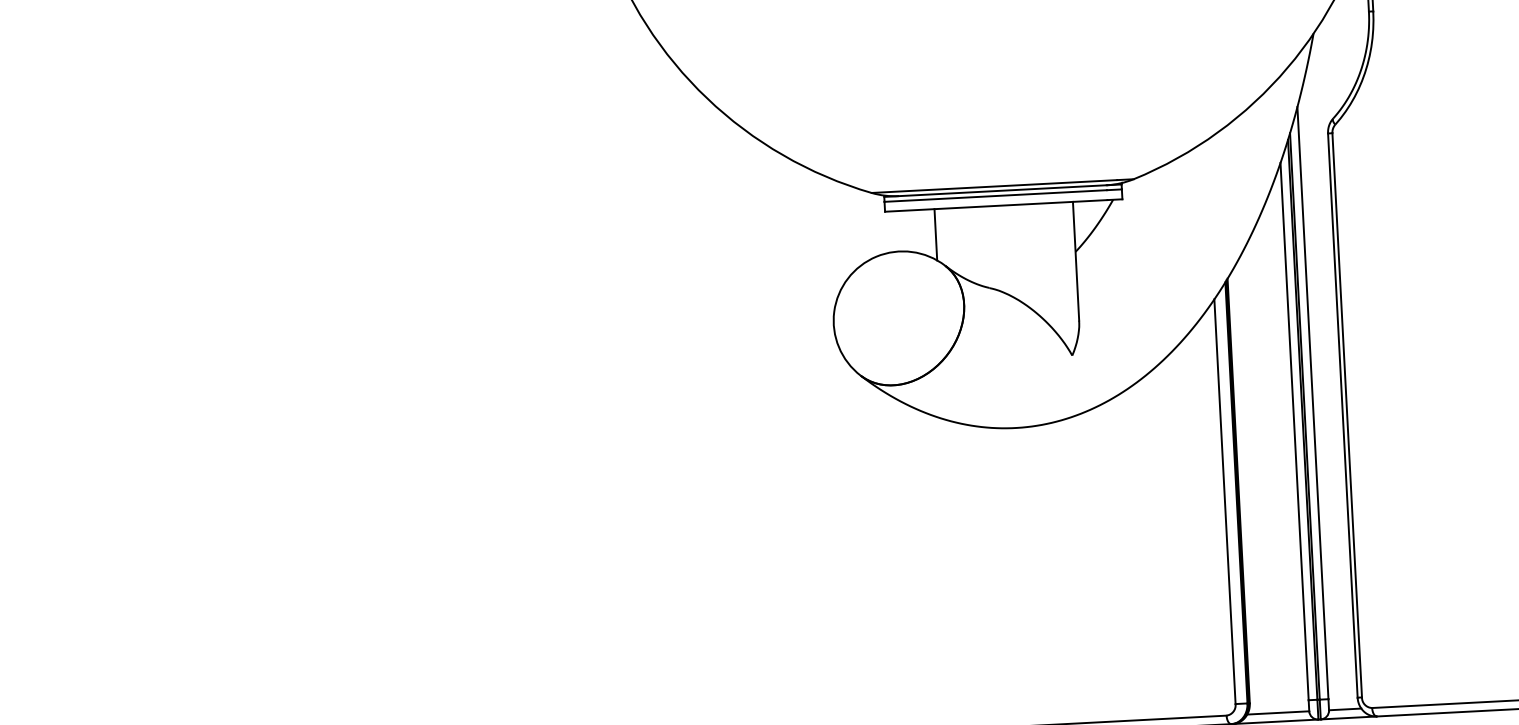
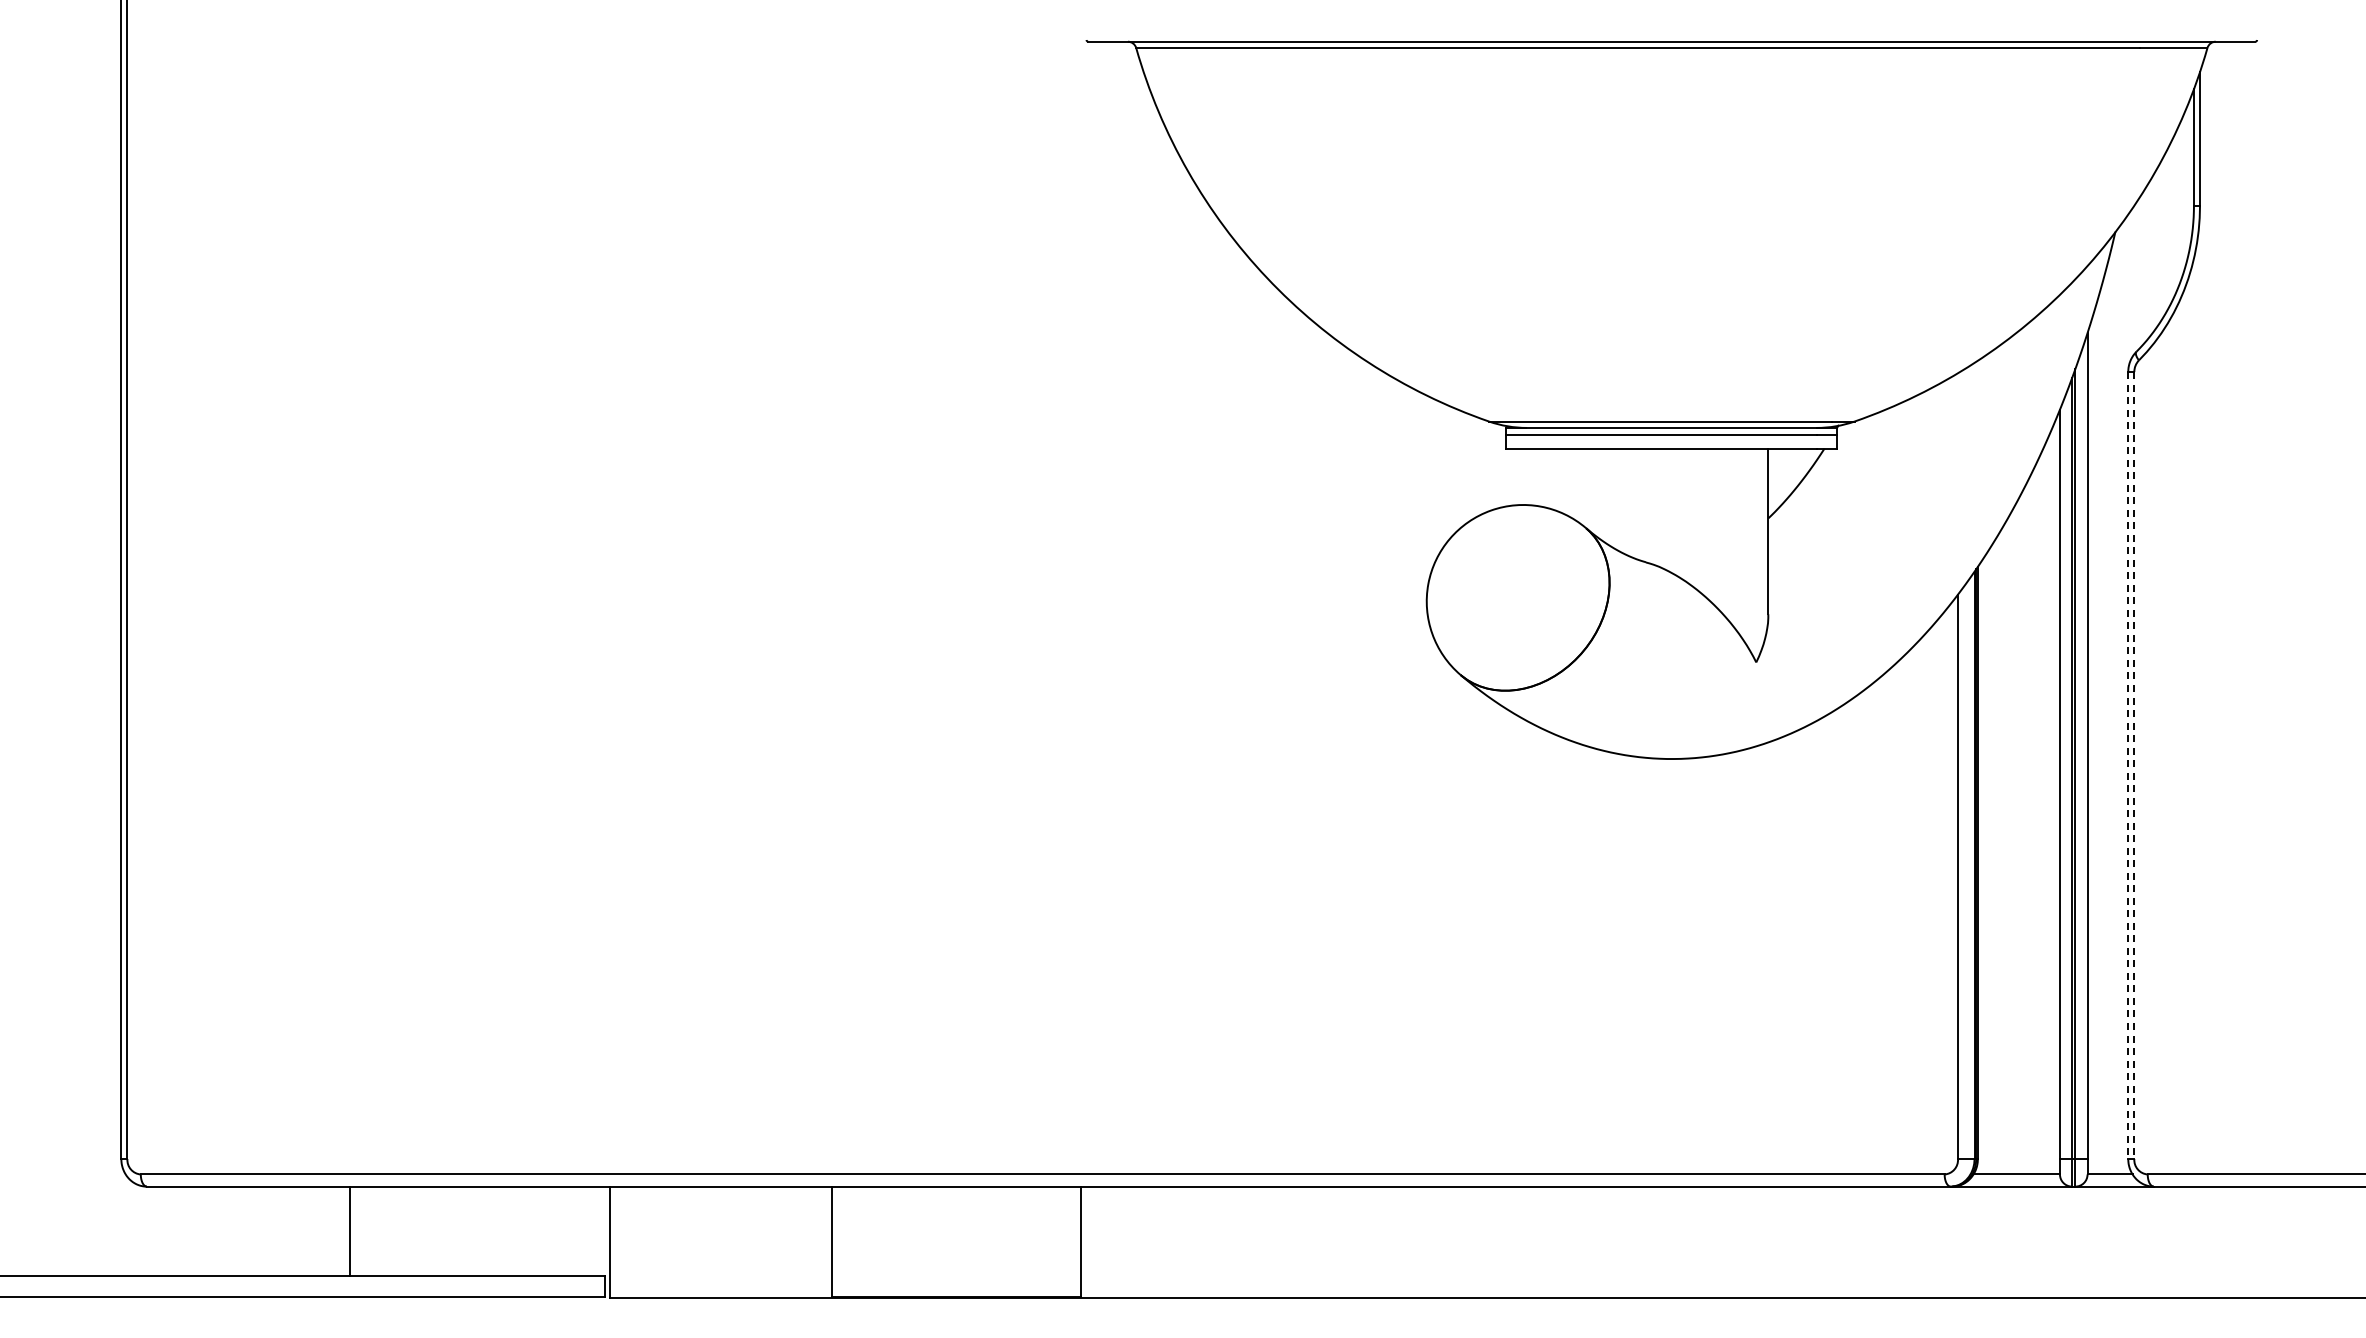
line: (936, 234) -> (1575, 484), removed
line: (1343, 416) -> (2128, 766), solid -> dashed
line: (1347, 416) -> (2134, 766), solid -> dashed

